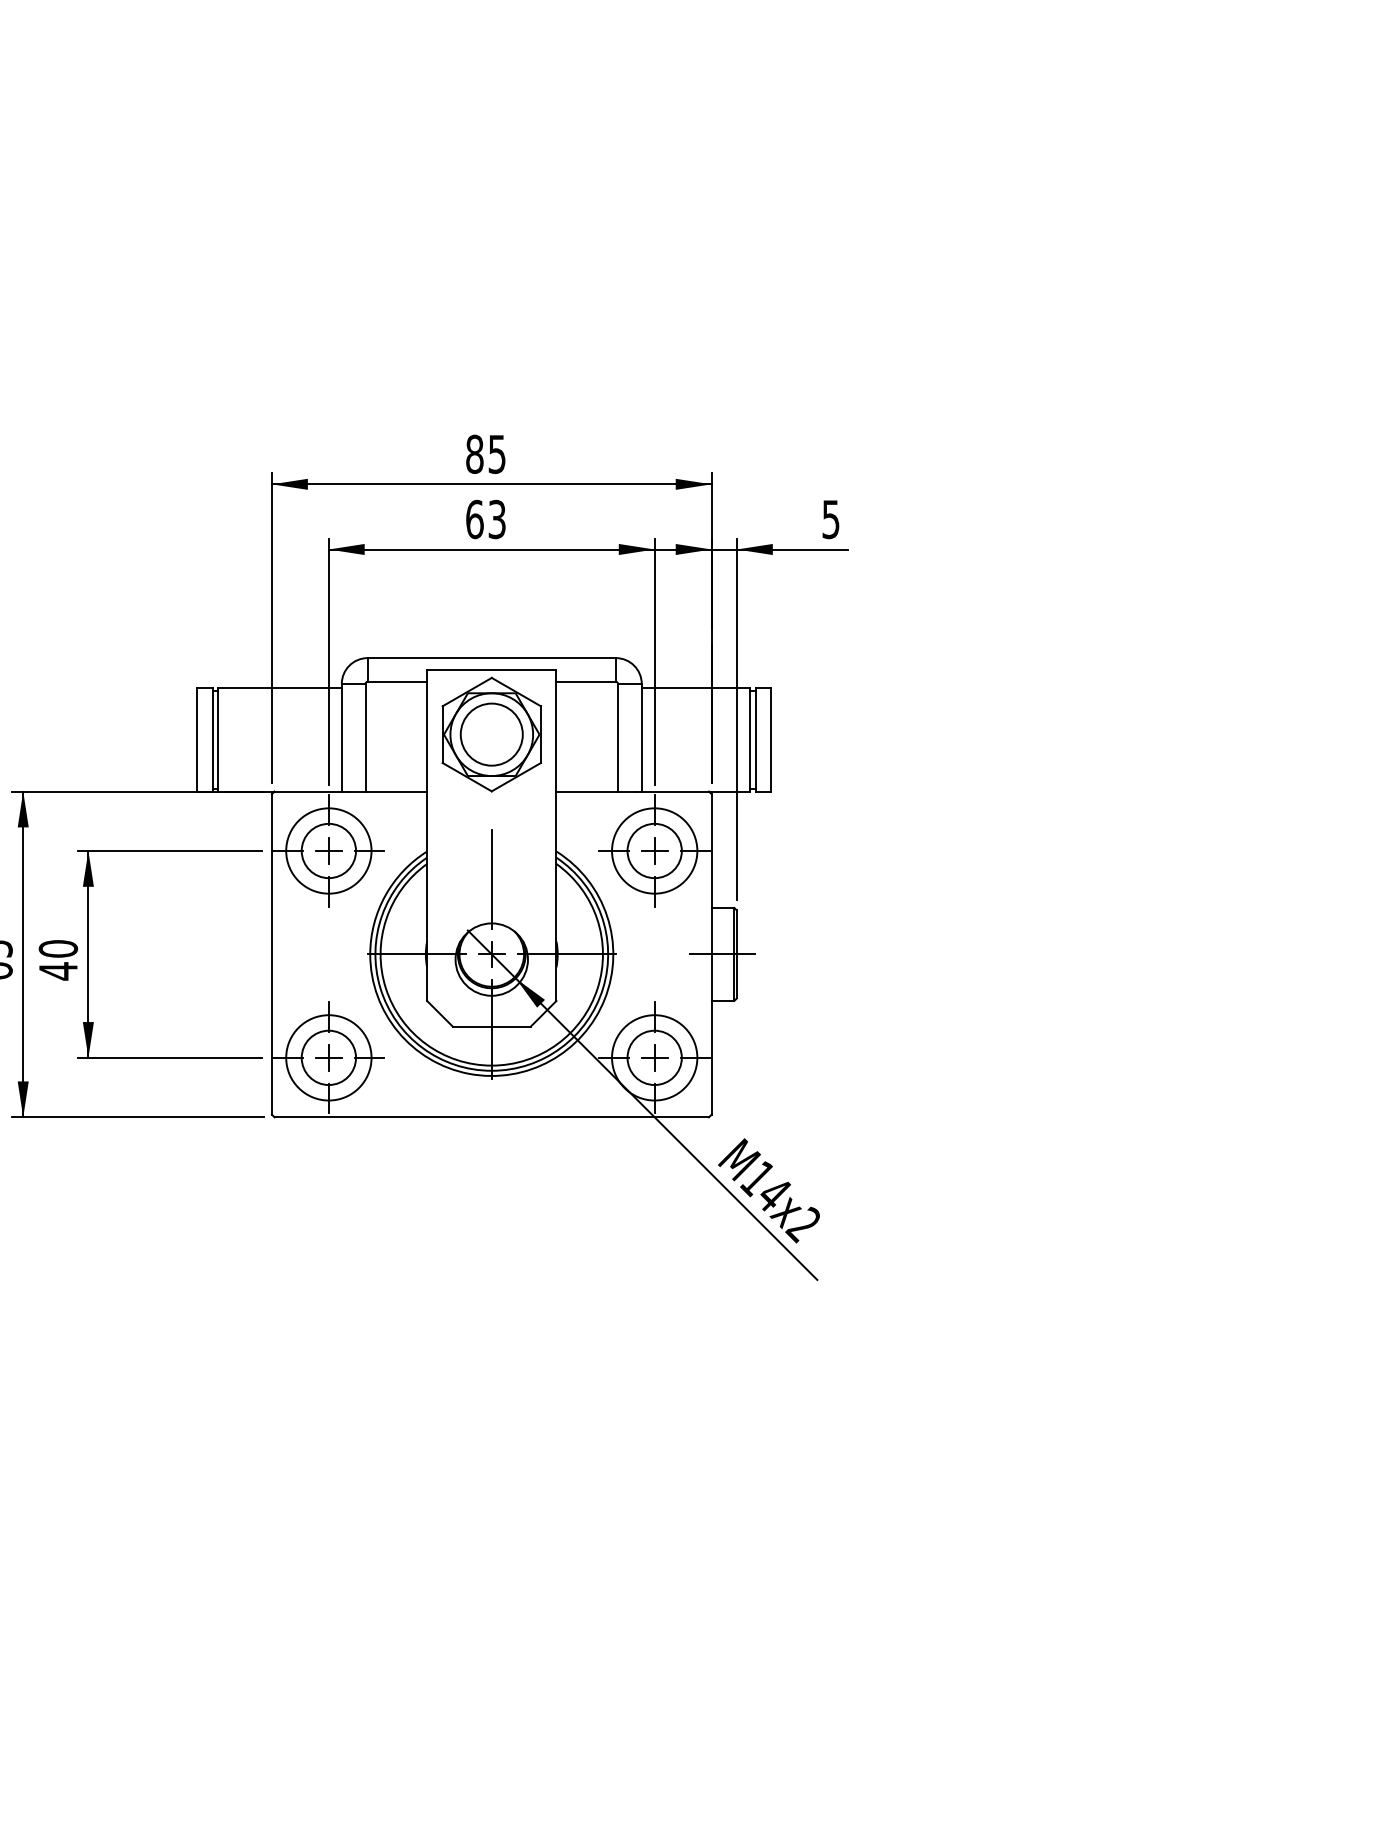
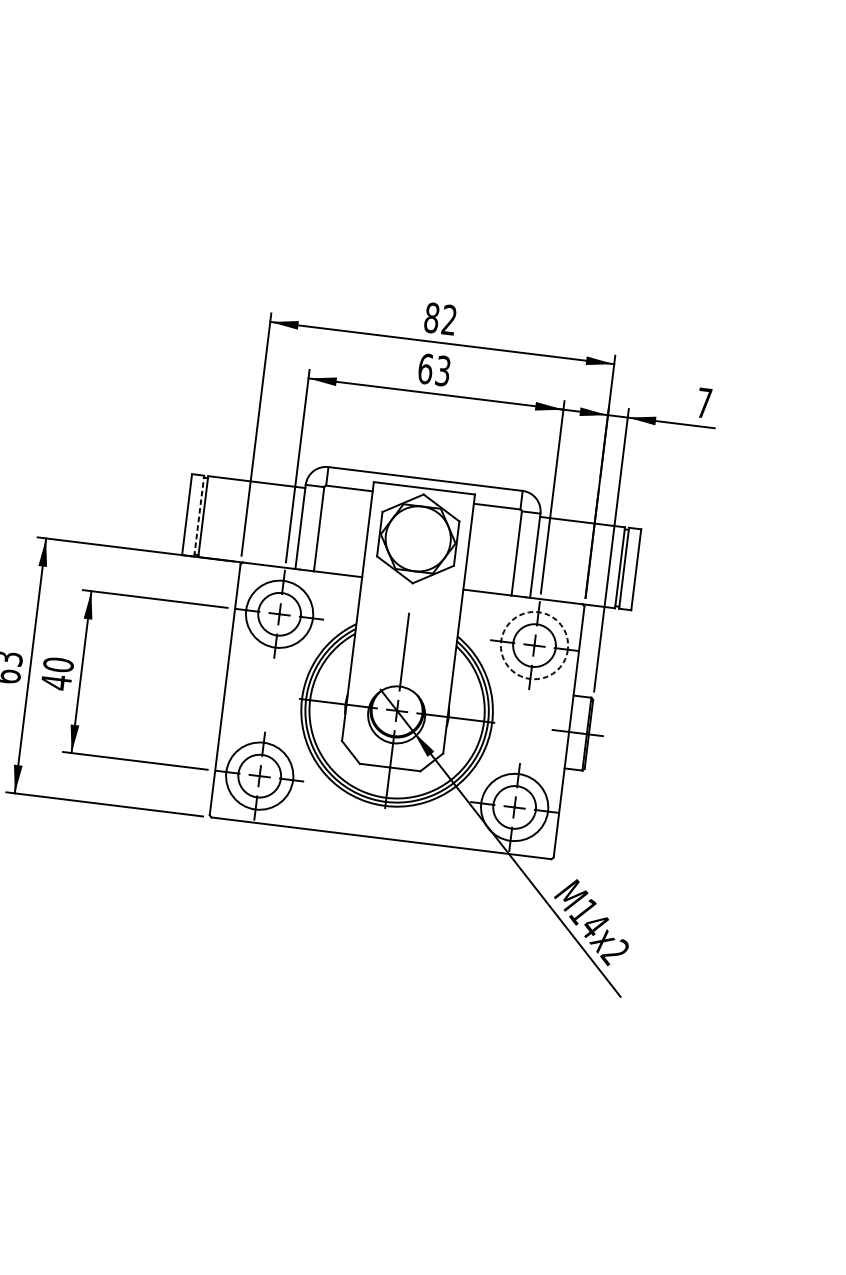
text: (496, 453) -> (448, 319), 85 -> 82
text: (830, 519) -> (703, 403), 5 -> 7
circle: (491, 734) -> (418, 538), removed
line: (212, 739) -> (199, 515), solid -> dashed
circle: (654, 850) -> (534, 645), solid -> dashed

